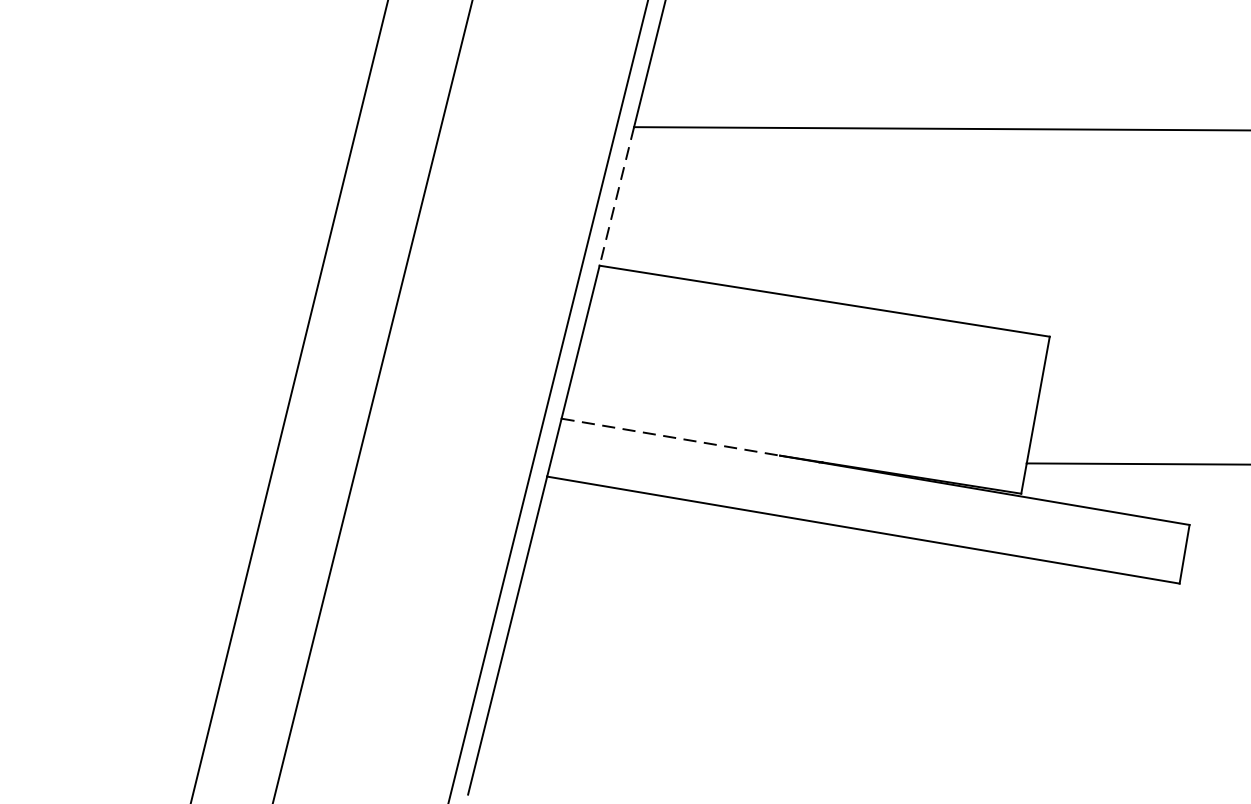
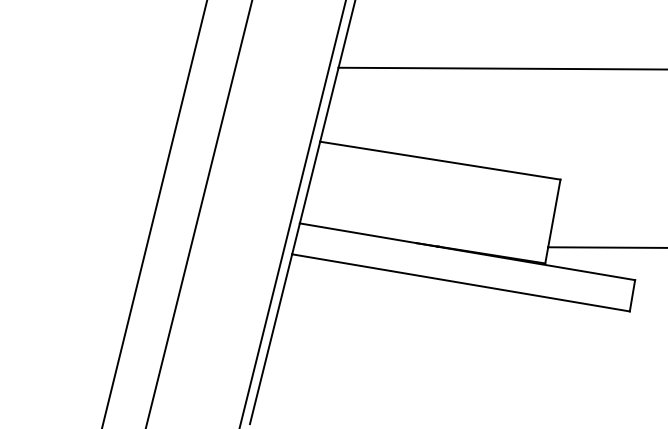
line: (617, 197) -> (329, 105), dashed -> solid
line: (671, 437) -> (358, 233), dashed -> solid

